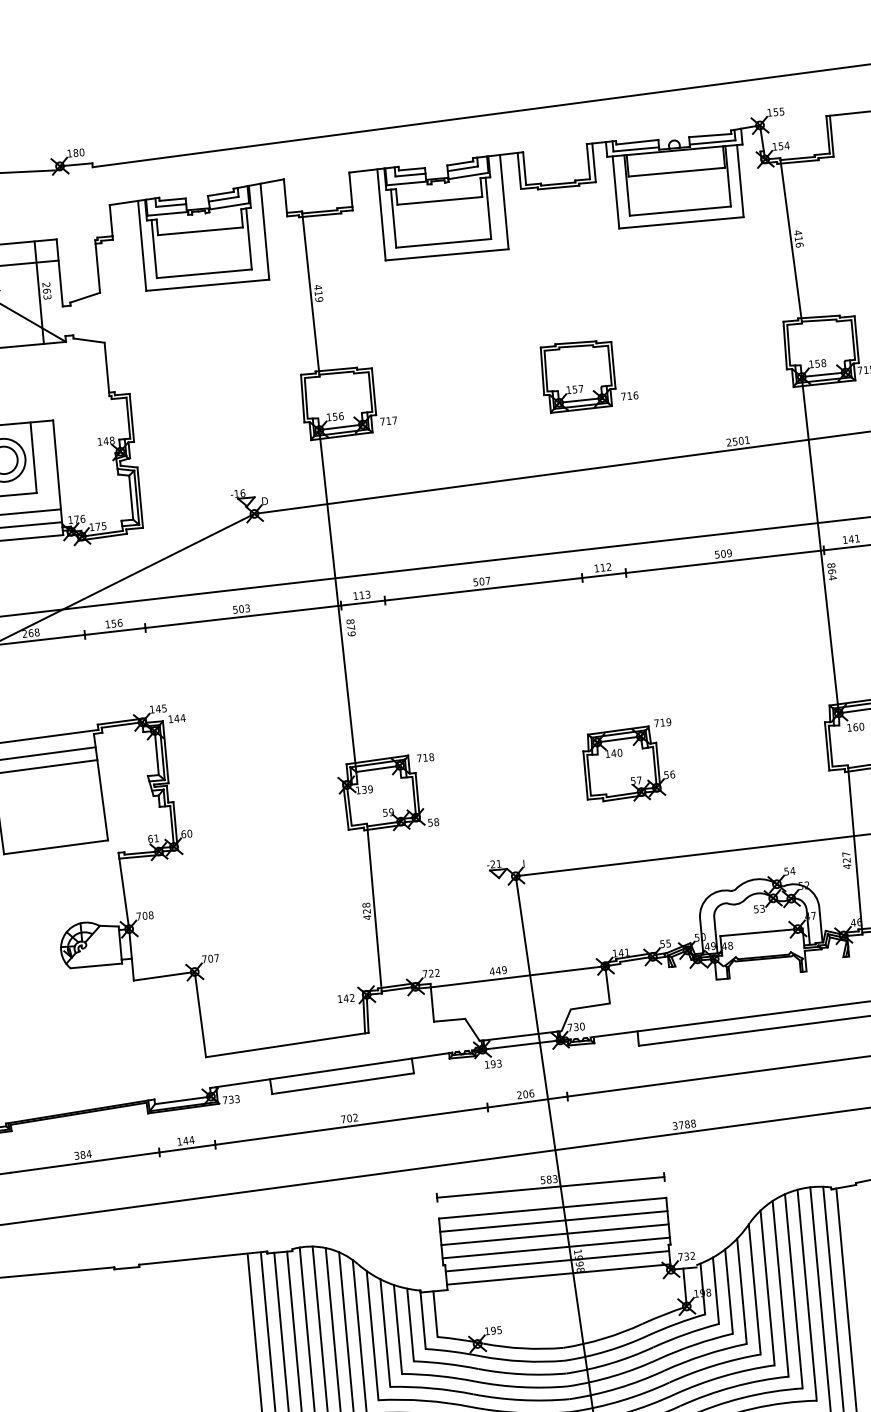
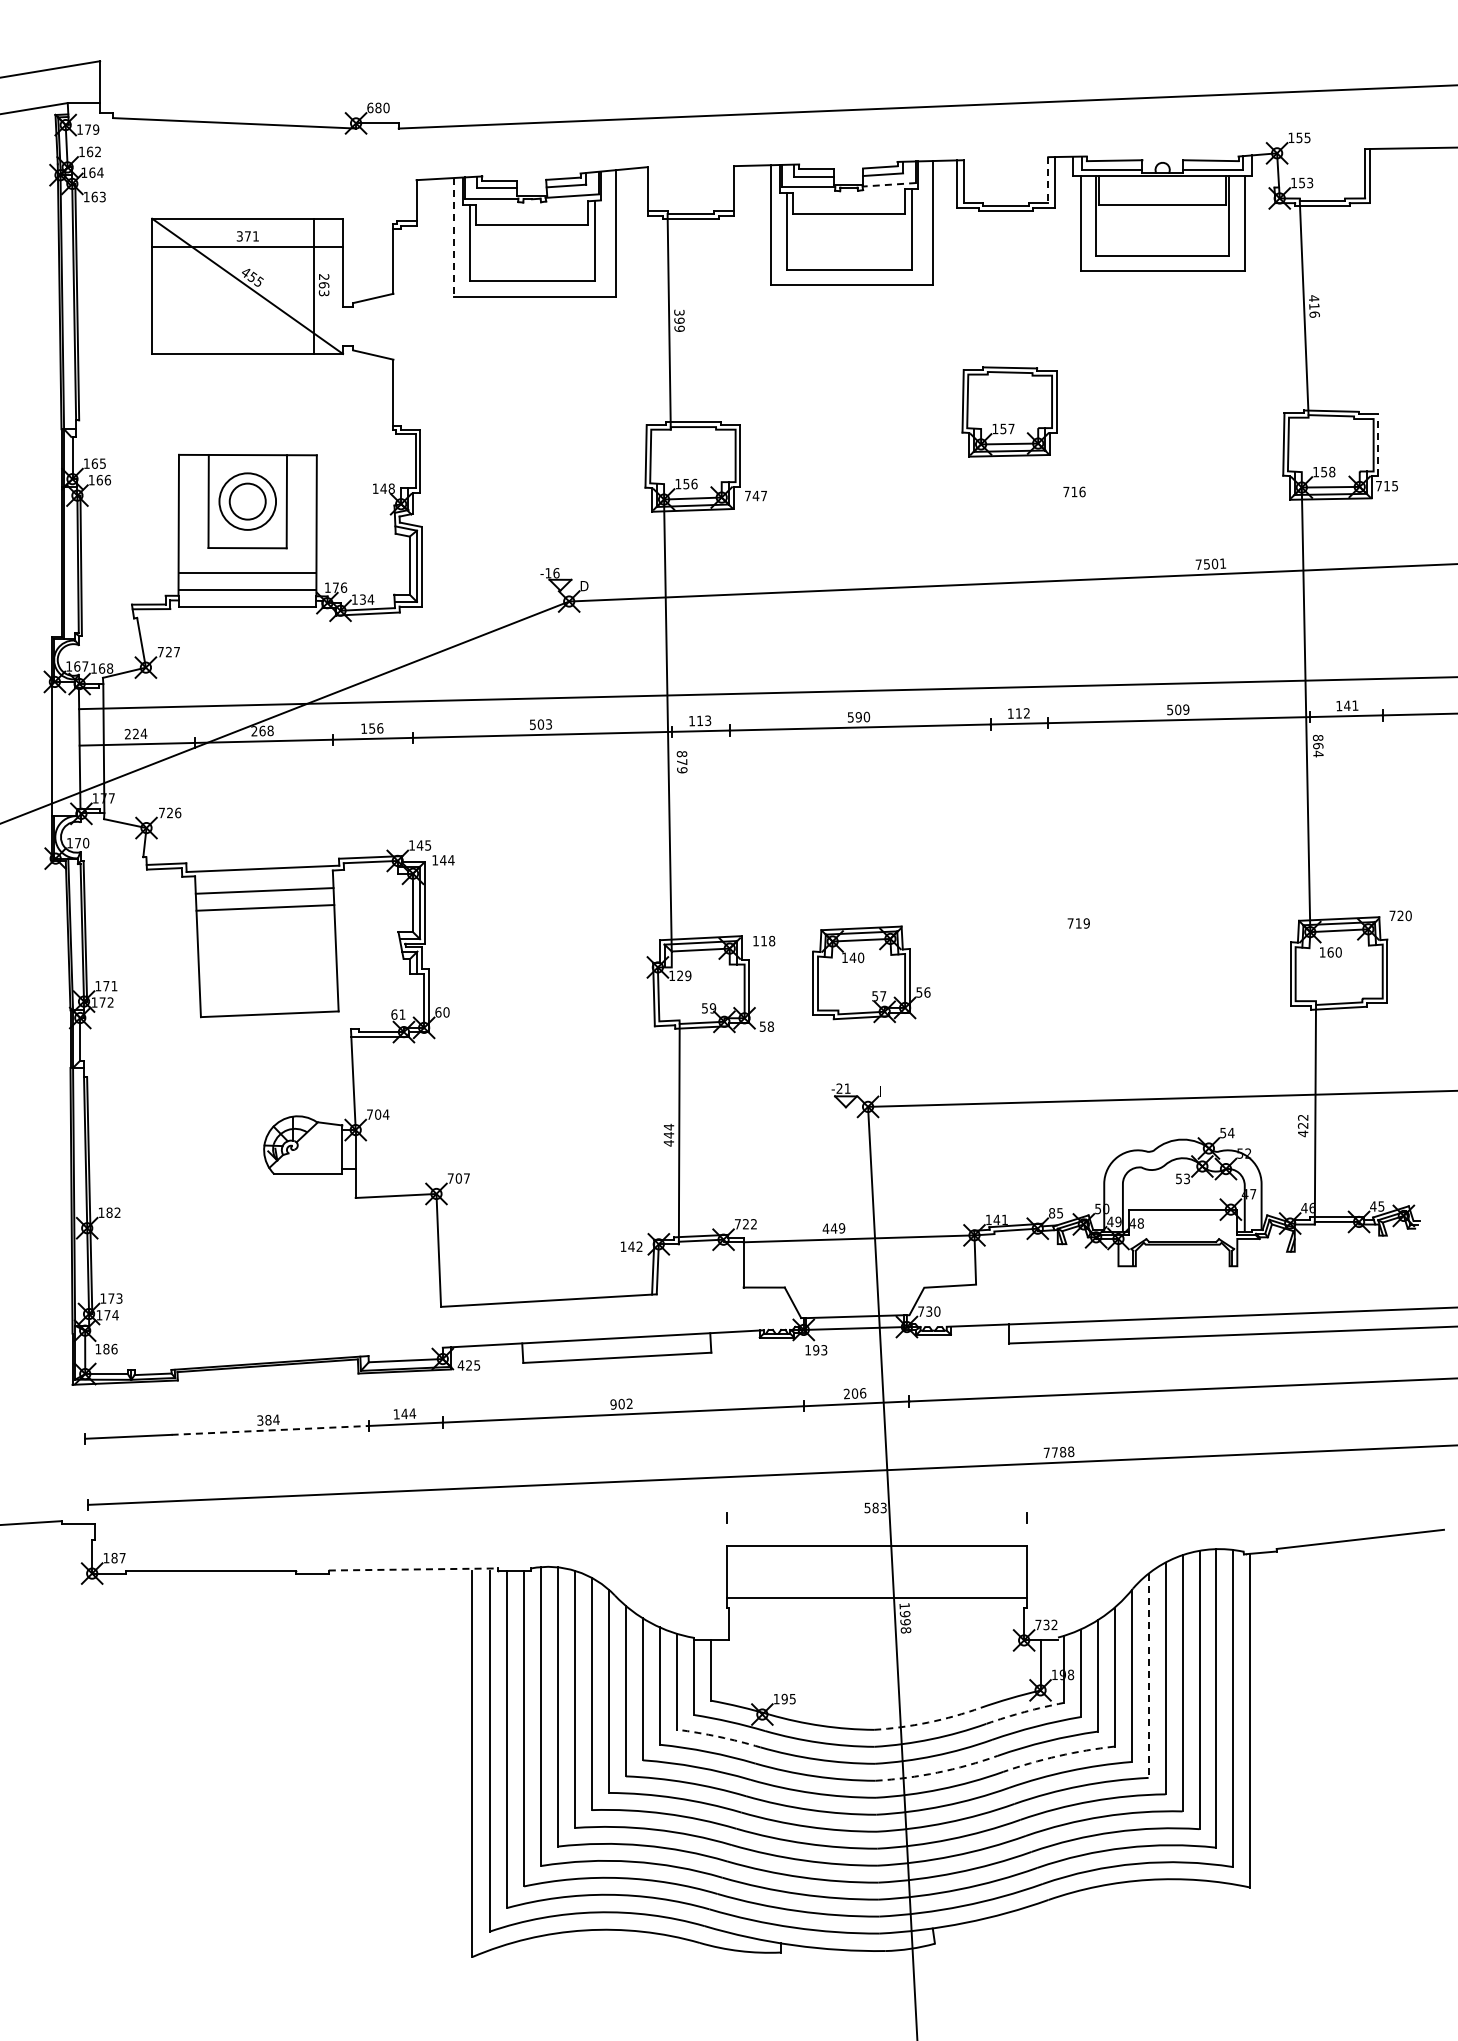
text: (786, 145) -> (1309, 182), 154 -> 153
text: (69, 153) -> (370, 107), 180 -> 680
line: (588, 161) -> (1048, 180), solid -> dashed
line: (468, 175) -> (889, 184), solid -> dashed
line: (142, 245) -> (454, 237), solid -> dashed
text: (318, 290) -> (679, 316), 419 -> 399
line: (856, 339) -> (1378, 445), solid -> dashed
part: (578, 375) -> (1009, 411), moved
text: (388, 420) -> (755, 495), 717 -> 747
text: (728, 442) -> (1198, 564), 2501 -> 7501
text: (101, 526) -> (367, 599), 175 -> 134
text: (484, 580) -> (862, 716), 507 -> 590
text: (419, 758) -> (755, 941), 718 -> 118
part: (629, 764) -> (871, 974), moved
text: (364, 790) -> (680, 976), 139 -> 129
text: (846, 854) -> (1303, 1117), 427 -> 422
text: (366, 907) -> (668, 1130), 428 -> 444
text: (150, 915) -> (385, 1114), 708 -> 704
text: (662, 944) -> (1052, 1213), 55 -> 85
text: (230, 1099) -> (468, 1365), 733 -> 425
text: (343, 1119) -> (613, 1404), 702 -> 902
text: (674, 1125) -> (1046, 1452), 3788 -> 7788
line: (85, 1162) -> (270, 1430), solid -> dashed
line: (550, 1187) -> (876, 1518), removed
line: (553, 1221) -> (876, 1563), removed
line: (554, 1234) -> (876, 1580), removed
line: (203, 1258) -> (413, 1569), solid -> dashed
line: (557, 1261) -> (876, 1615), removed
line: (558, 1274) -> (876, 1633), removed
line: (767, 1288) -> (1148, 1676), solid -> dashed
arc: (676, 1324) -> (1024, 1712), solid -> dashed
arc: (604, 1338) -> (928, 1722), solid -> dashed
arc: (704, 1355) -> (1058, 1756), solid -> dashed
arc: (445, 1363) -> (718, 1736), solid -> dashed
arc: (614, 1375) -> (937, 1772), solid -> dashed

